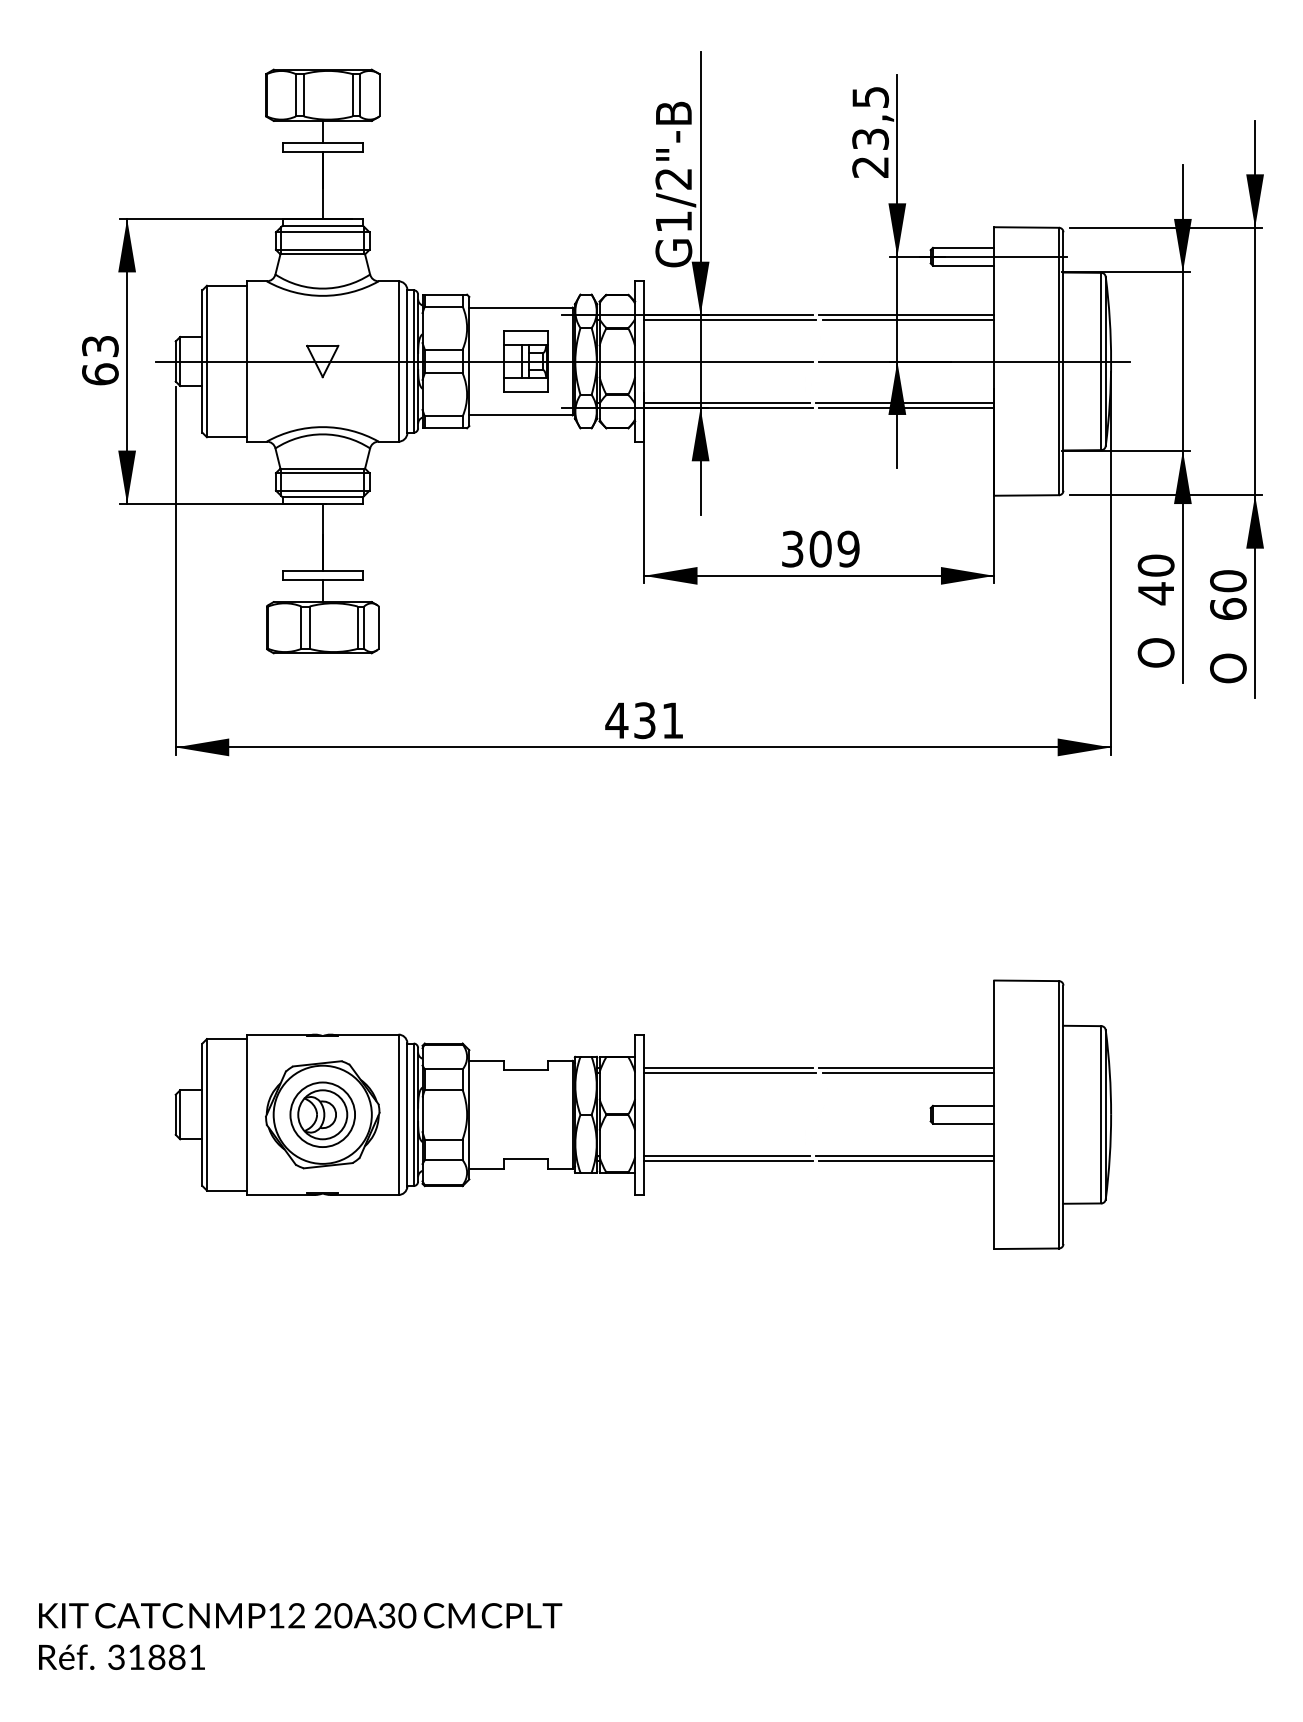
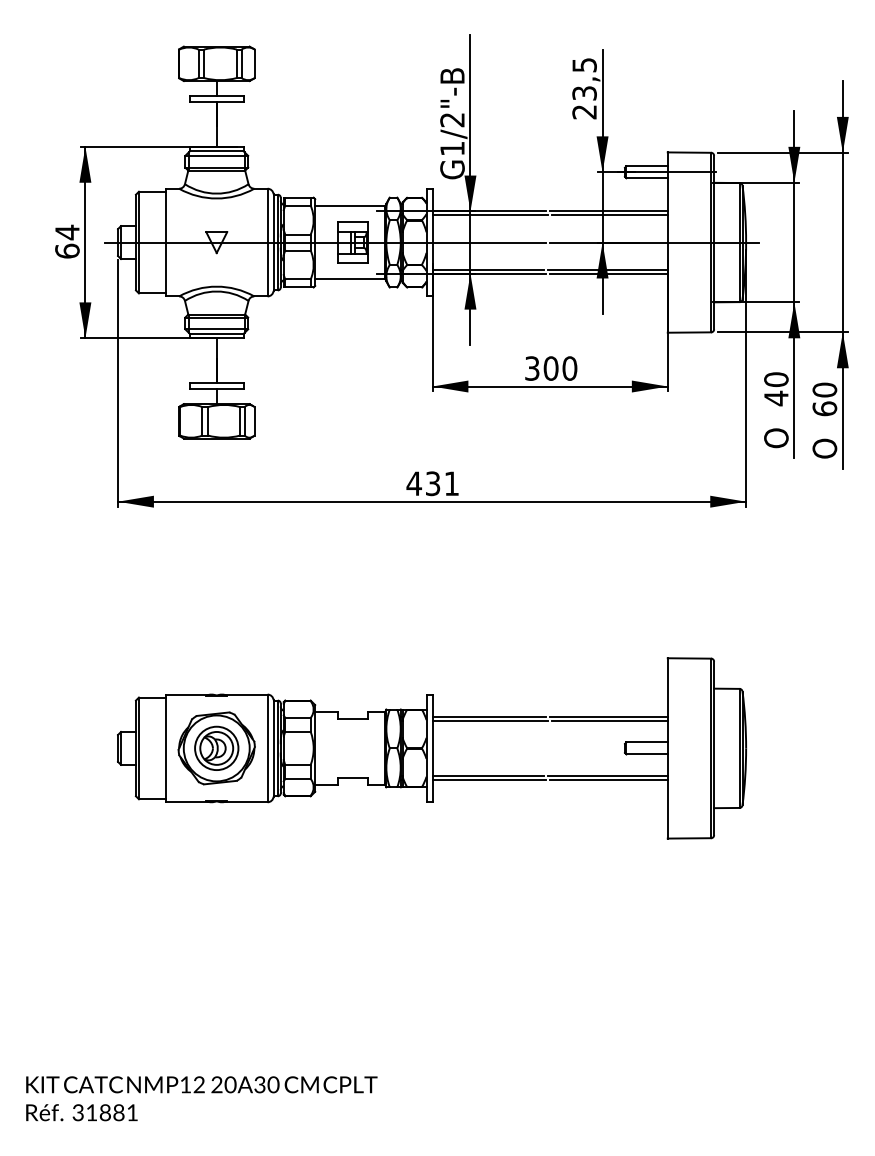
text: (100, 346) -> (67, 232), 63 -> 64
text: (848, 549) -> (569, 368), 309 -> 300

